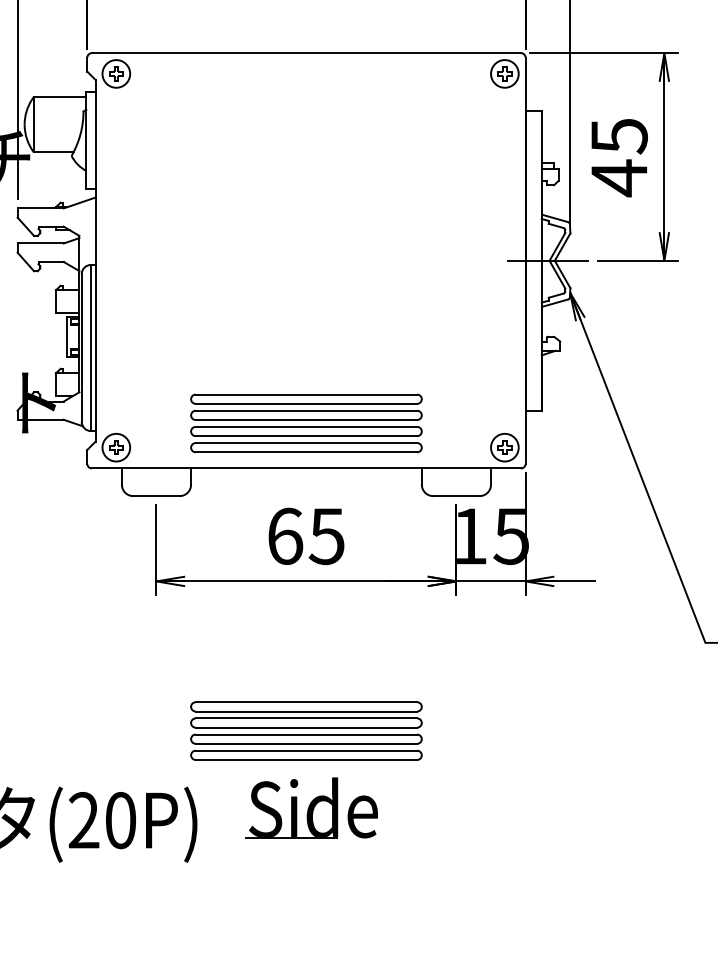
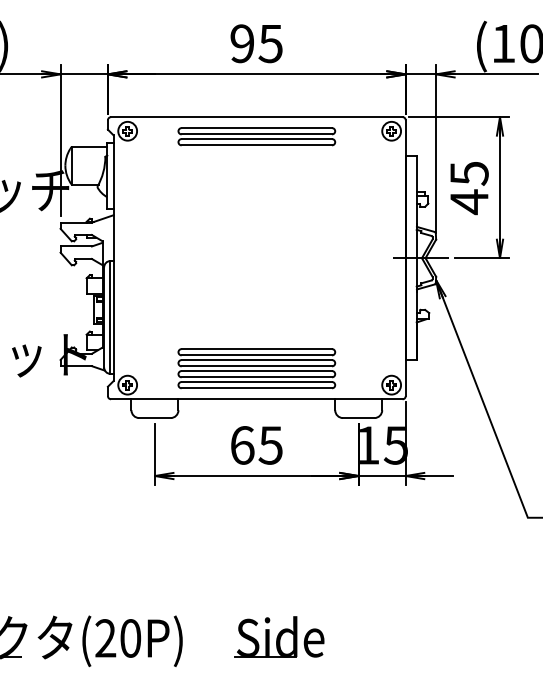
part: (305, 81) -> (256, 136), added
part: (305, 730) -> (256, 577), removed
part: (311, 807) -> (279, 636), moved

